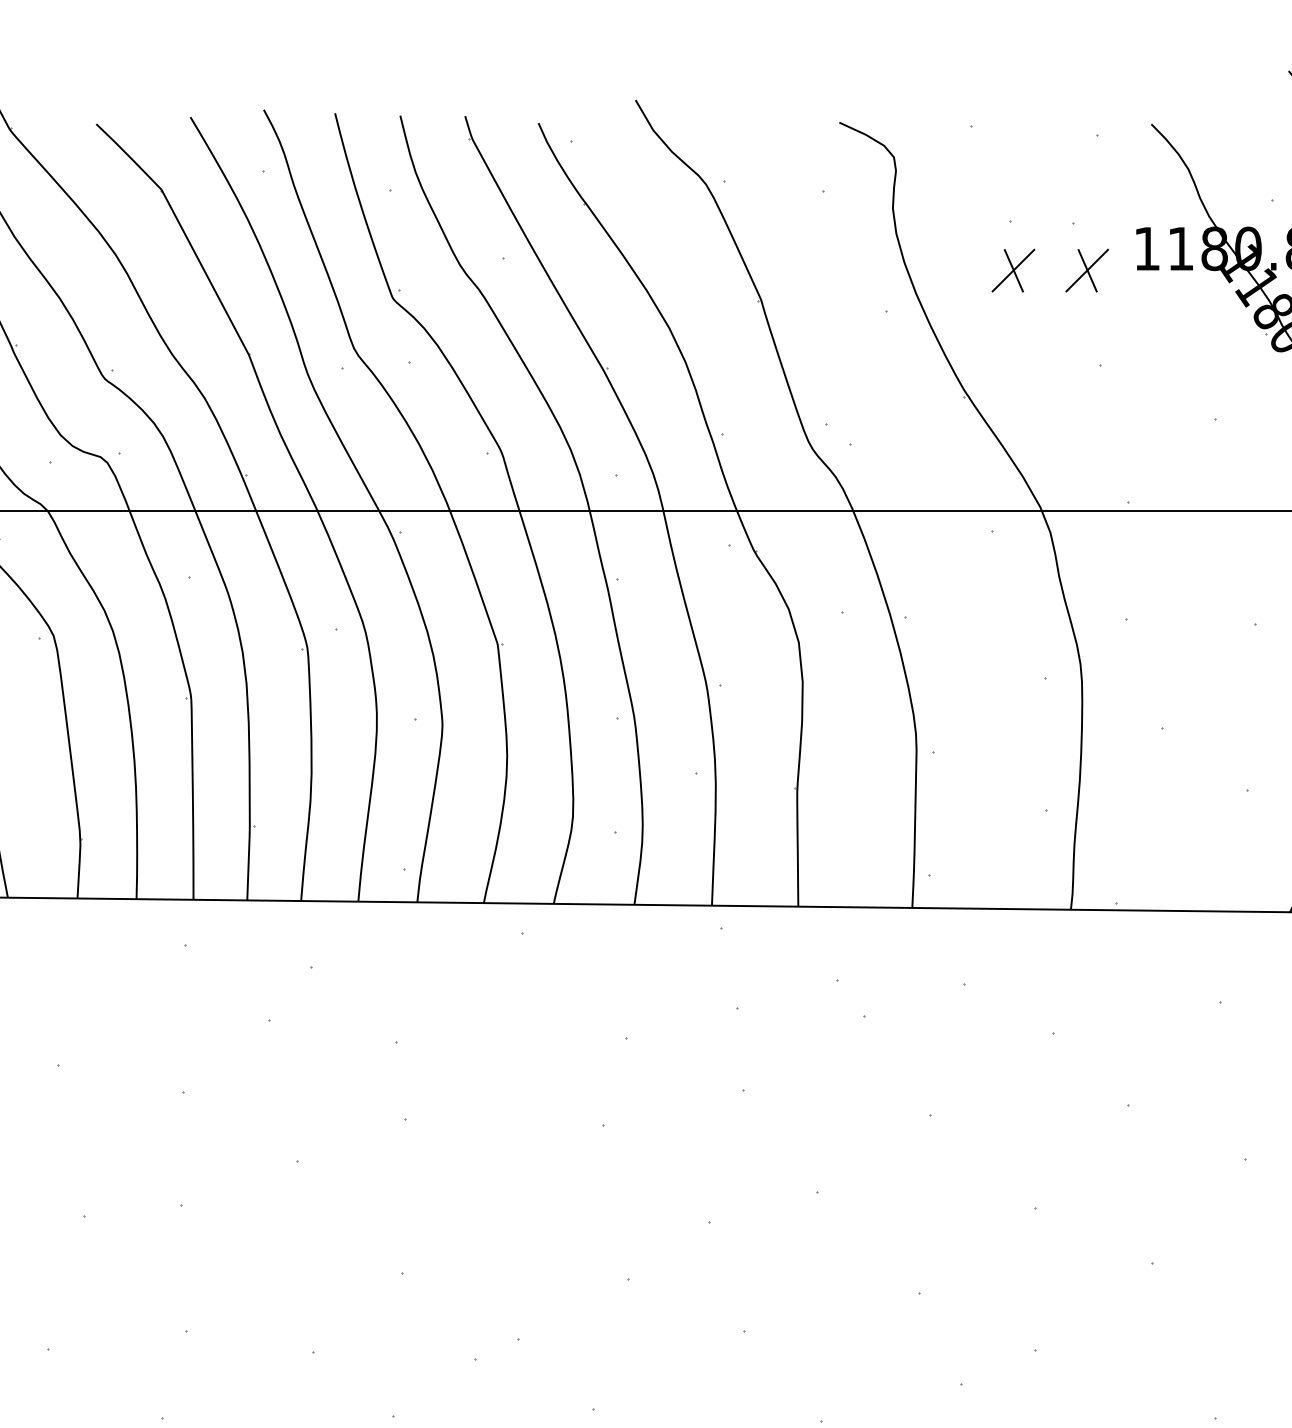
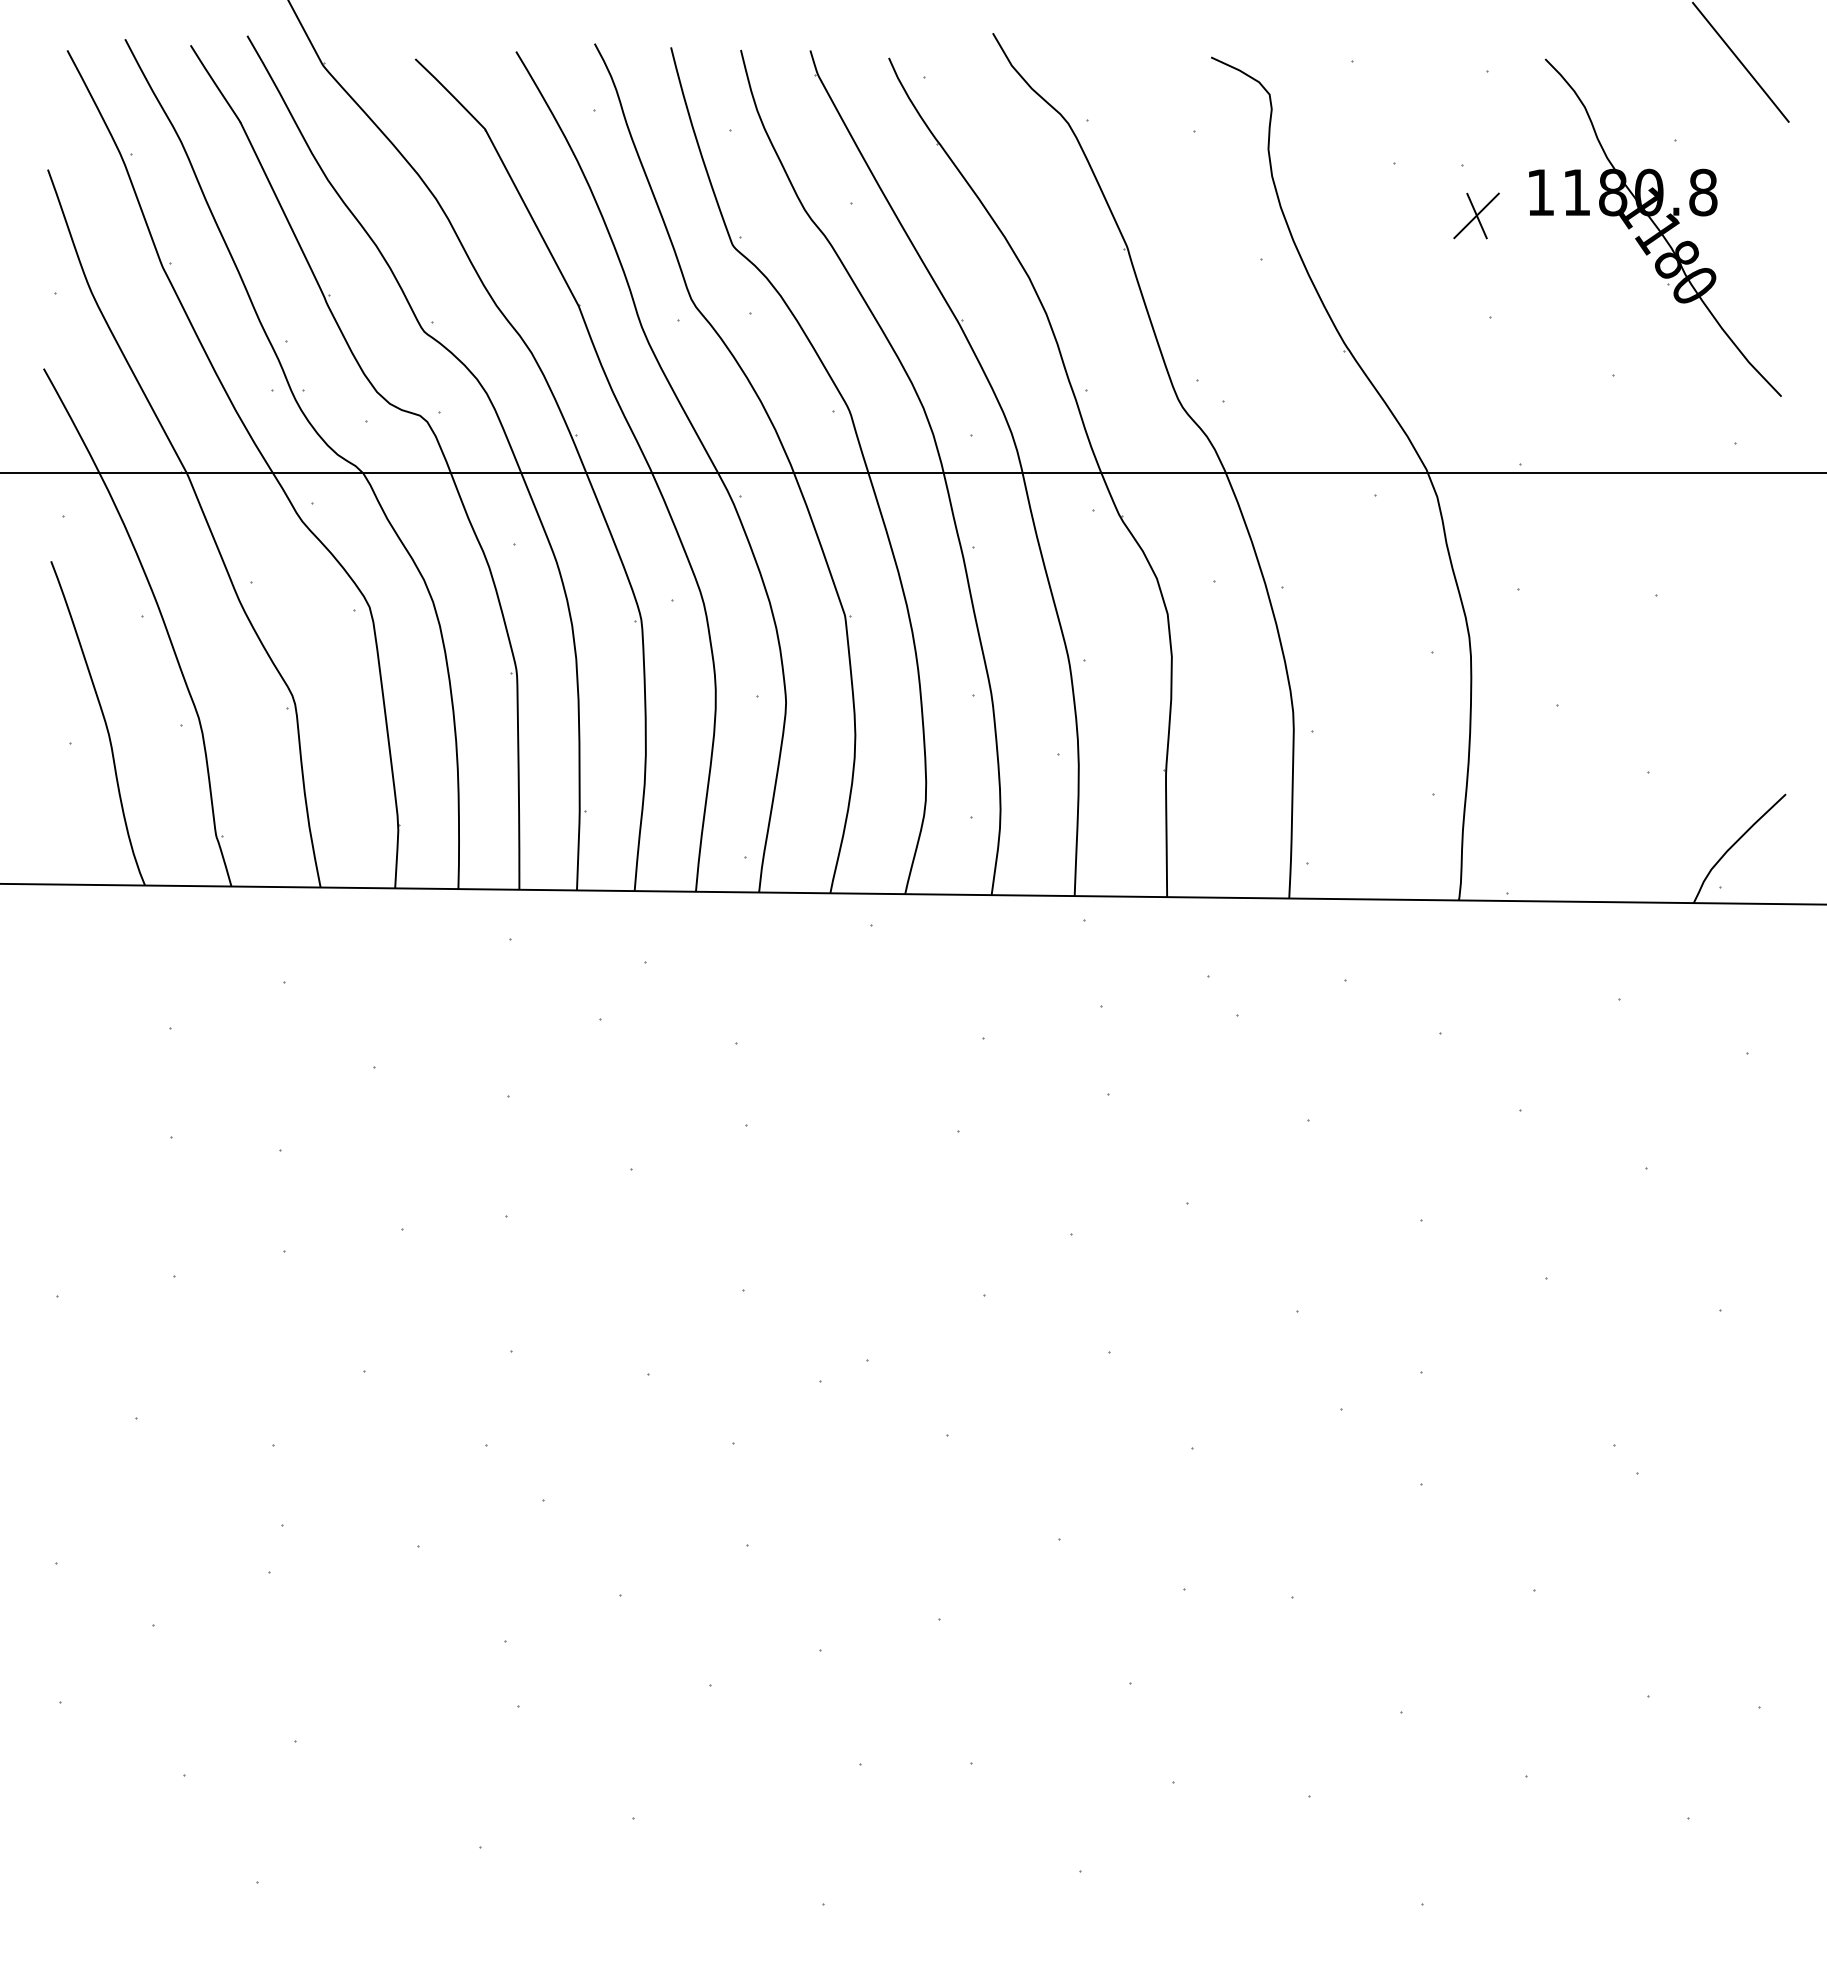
part: (1013, 270) -> (1397, 215), removed

